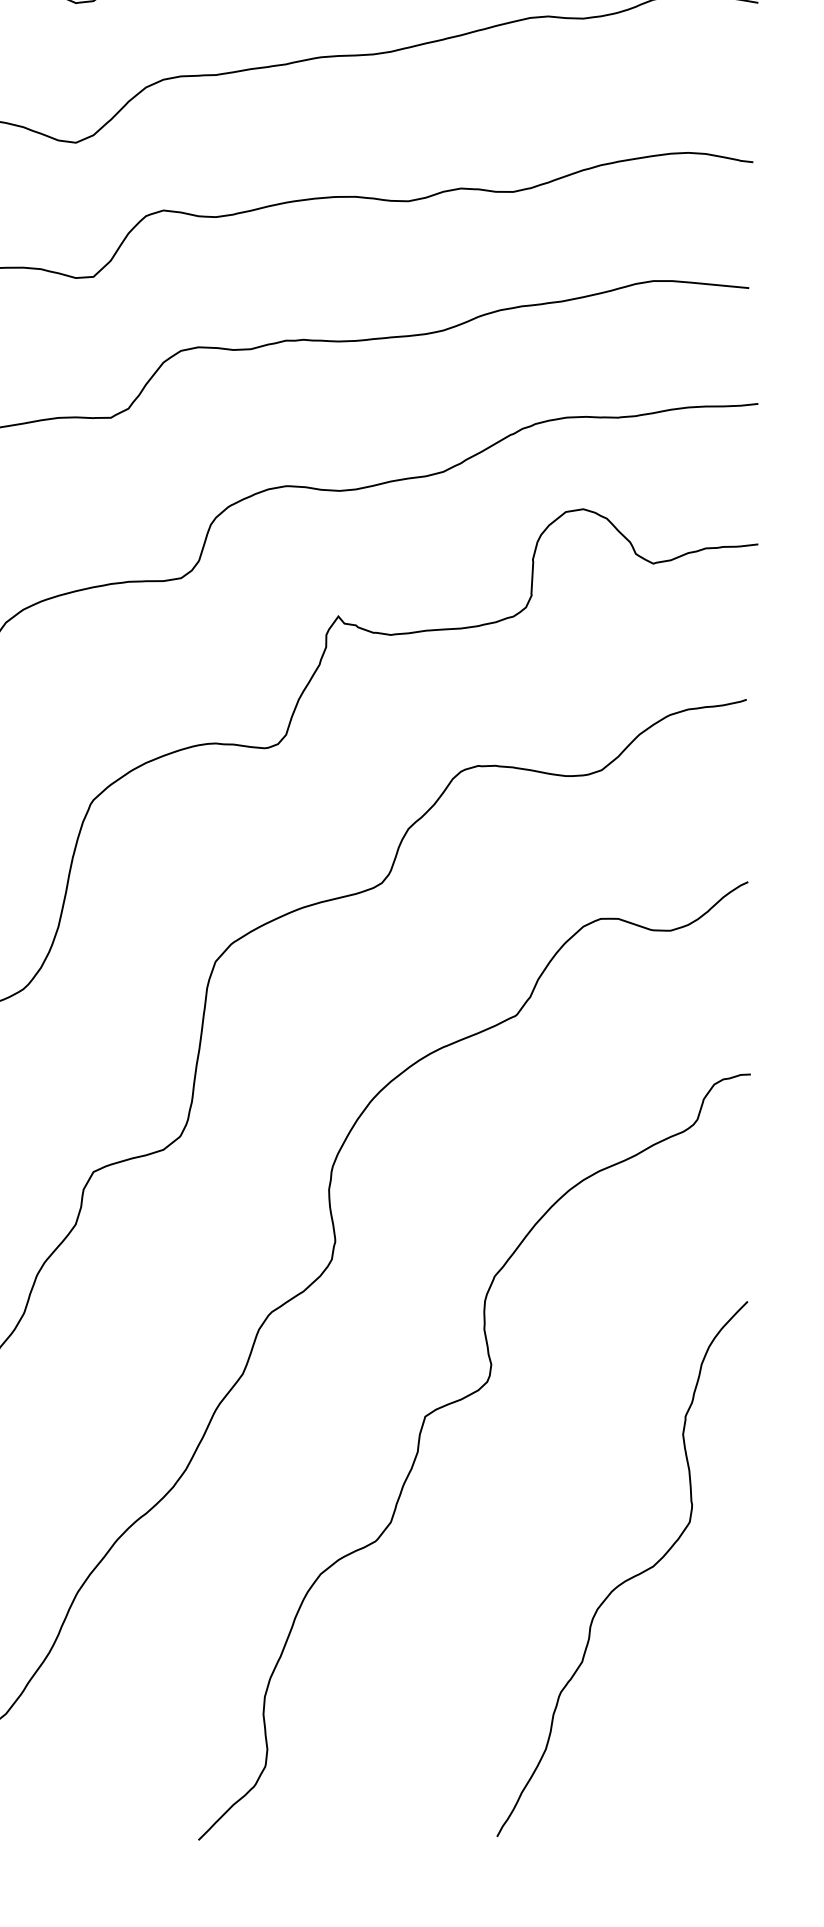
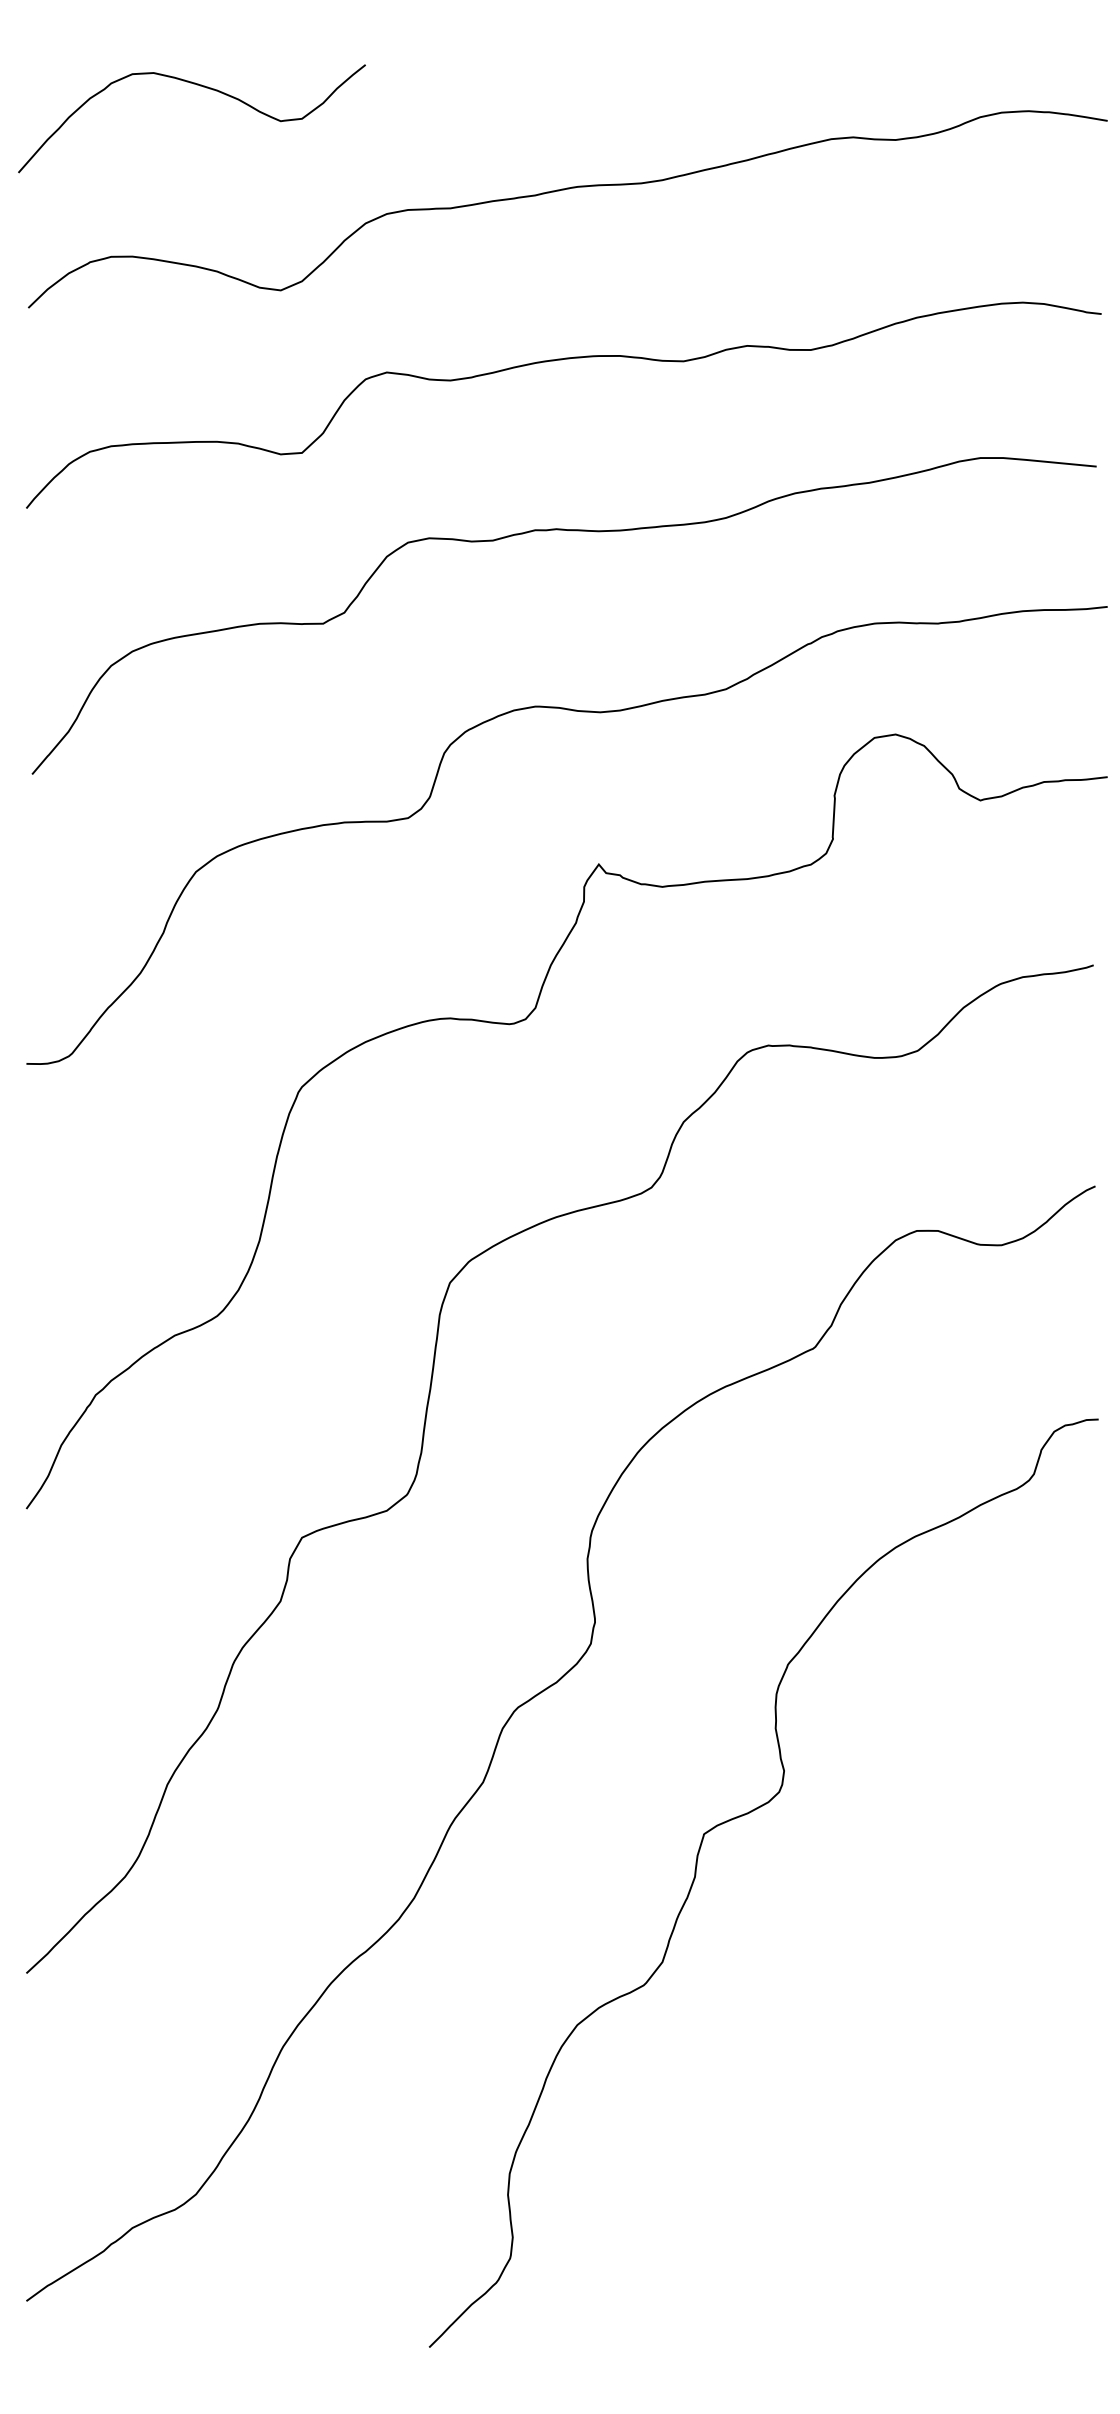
curve: (626, 1579) -> (948, 2031), removed

